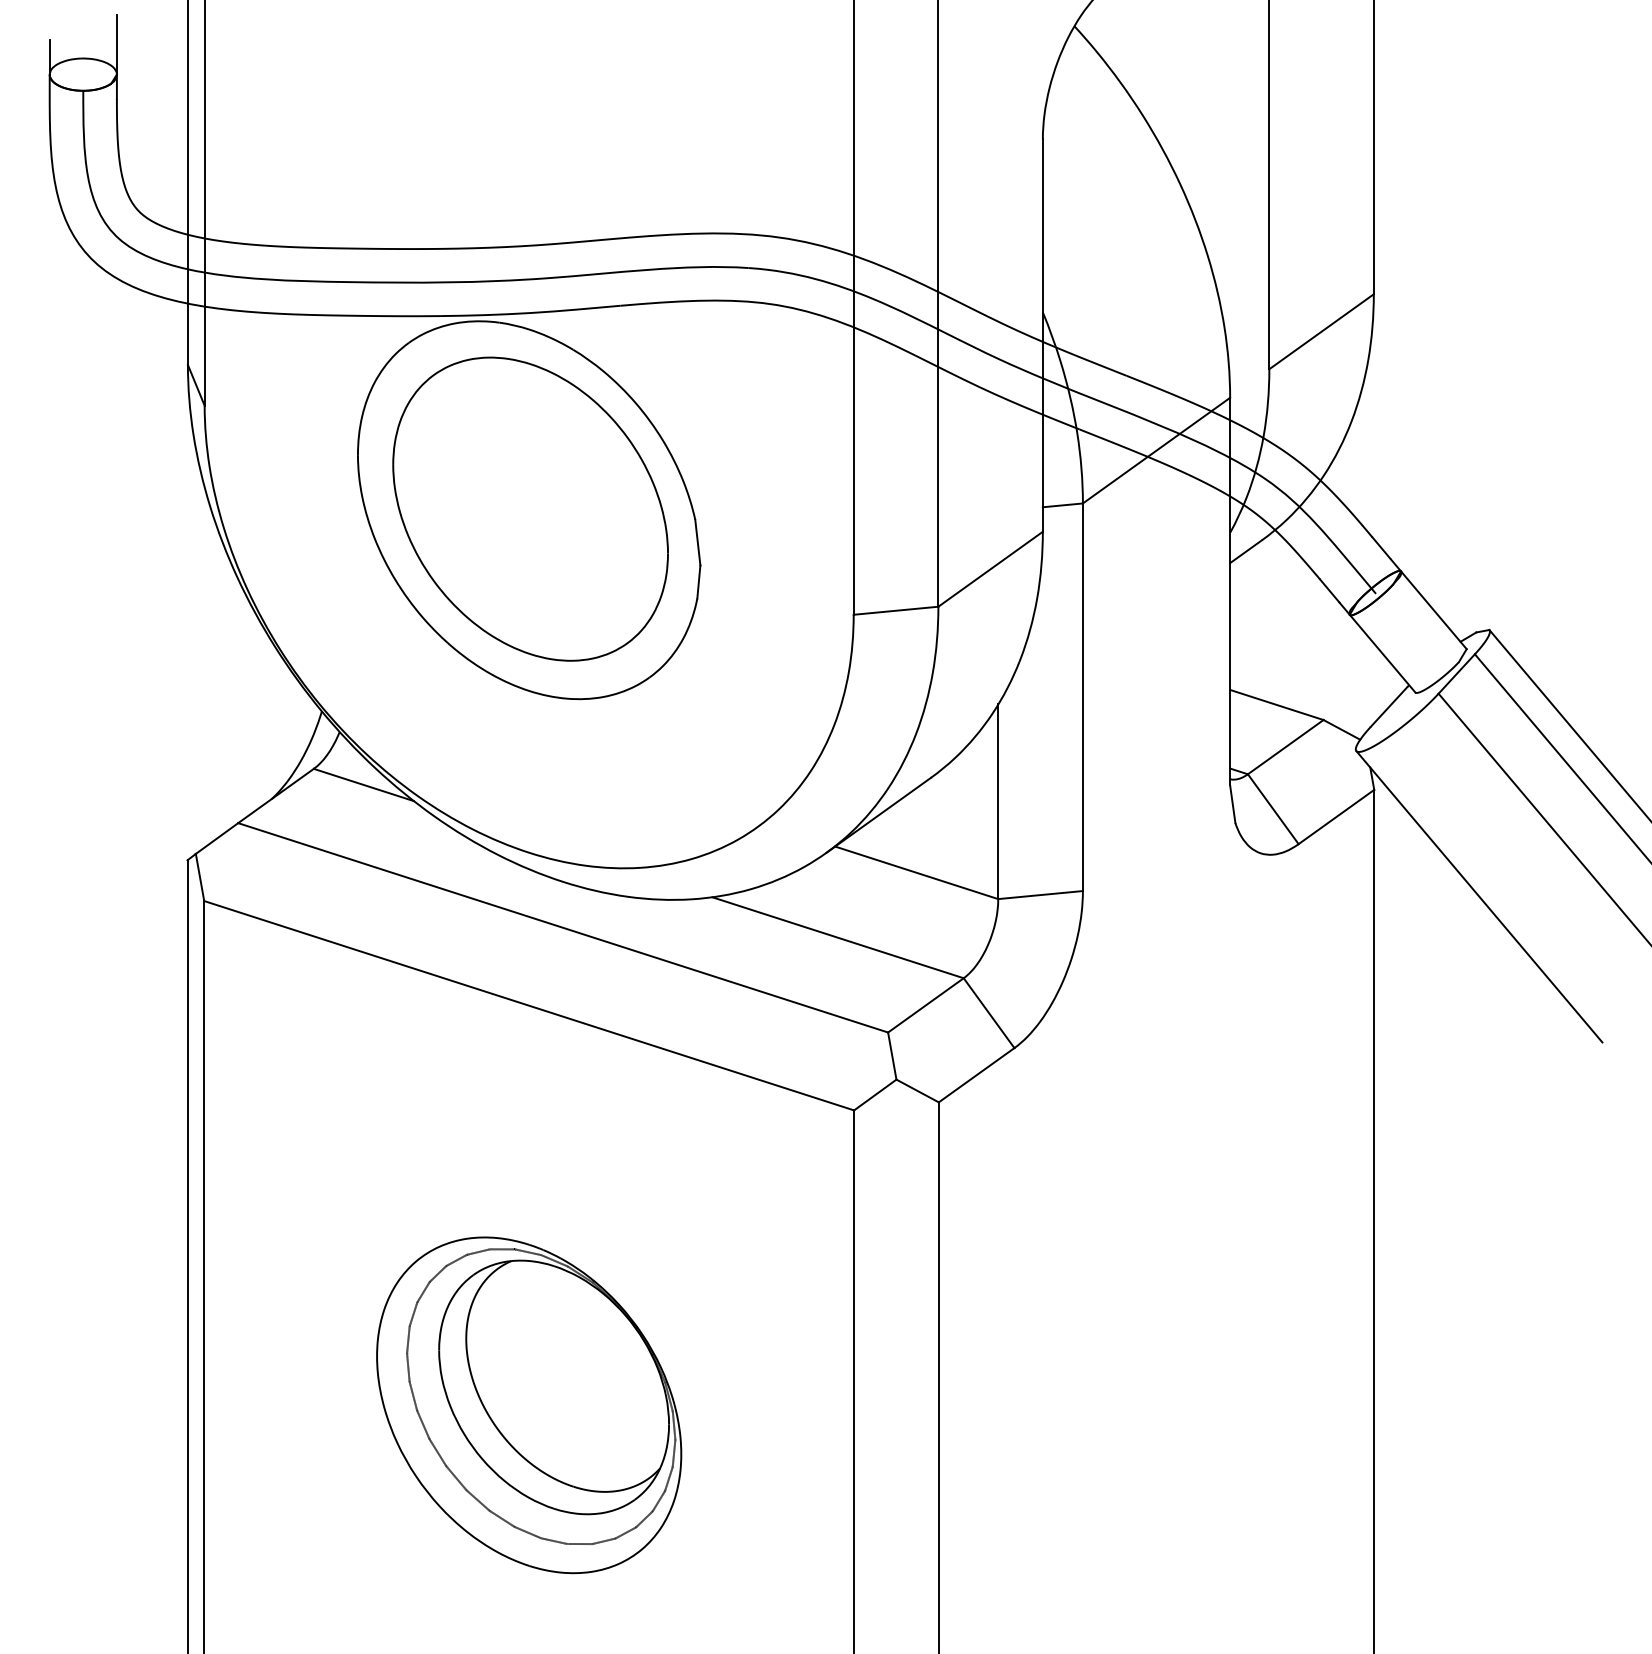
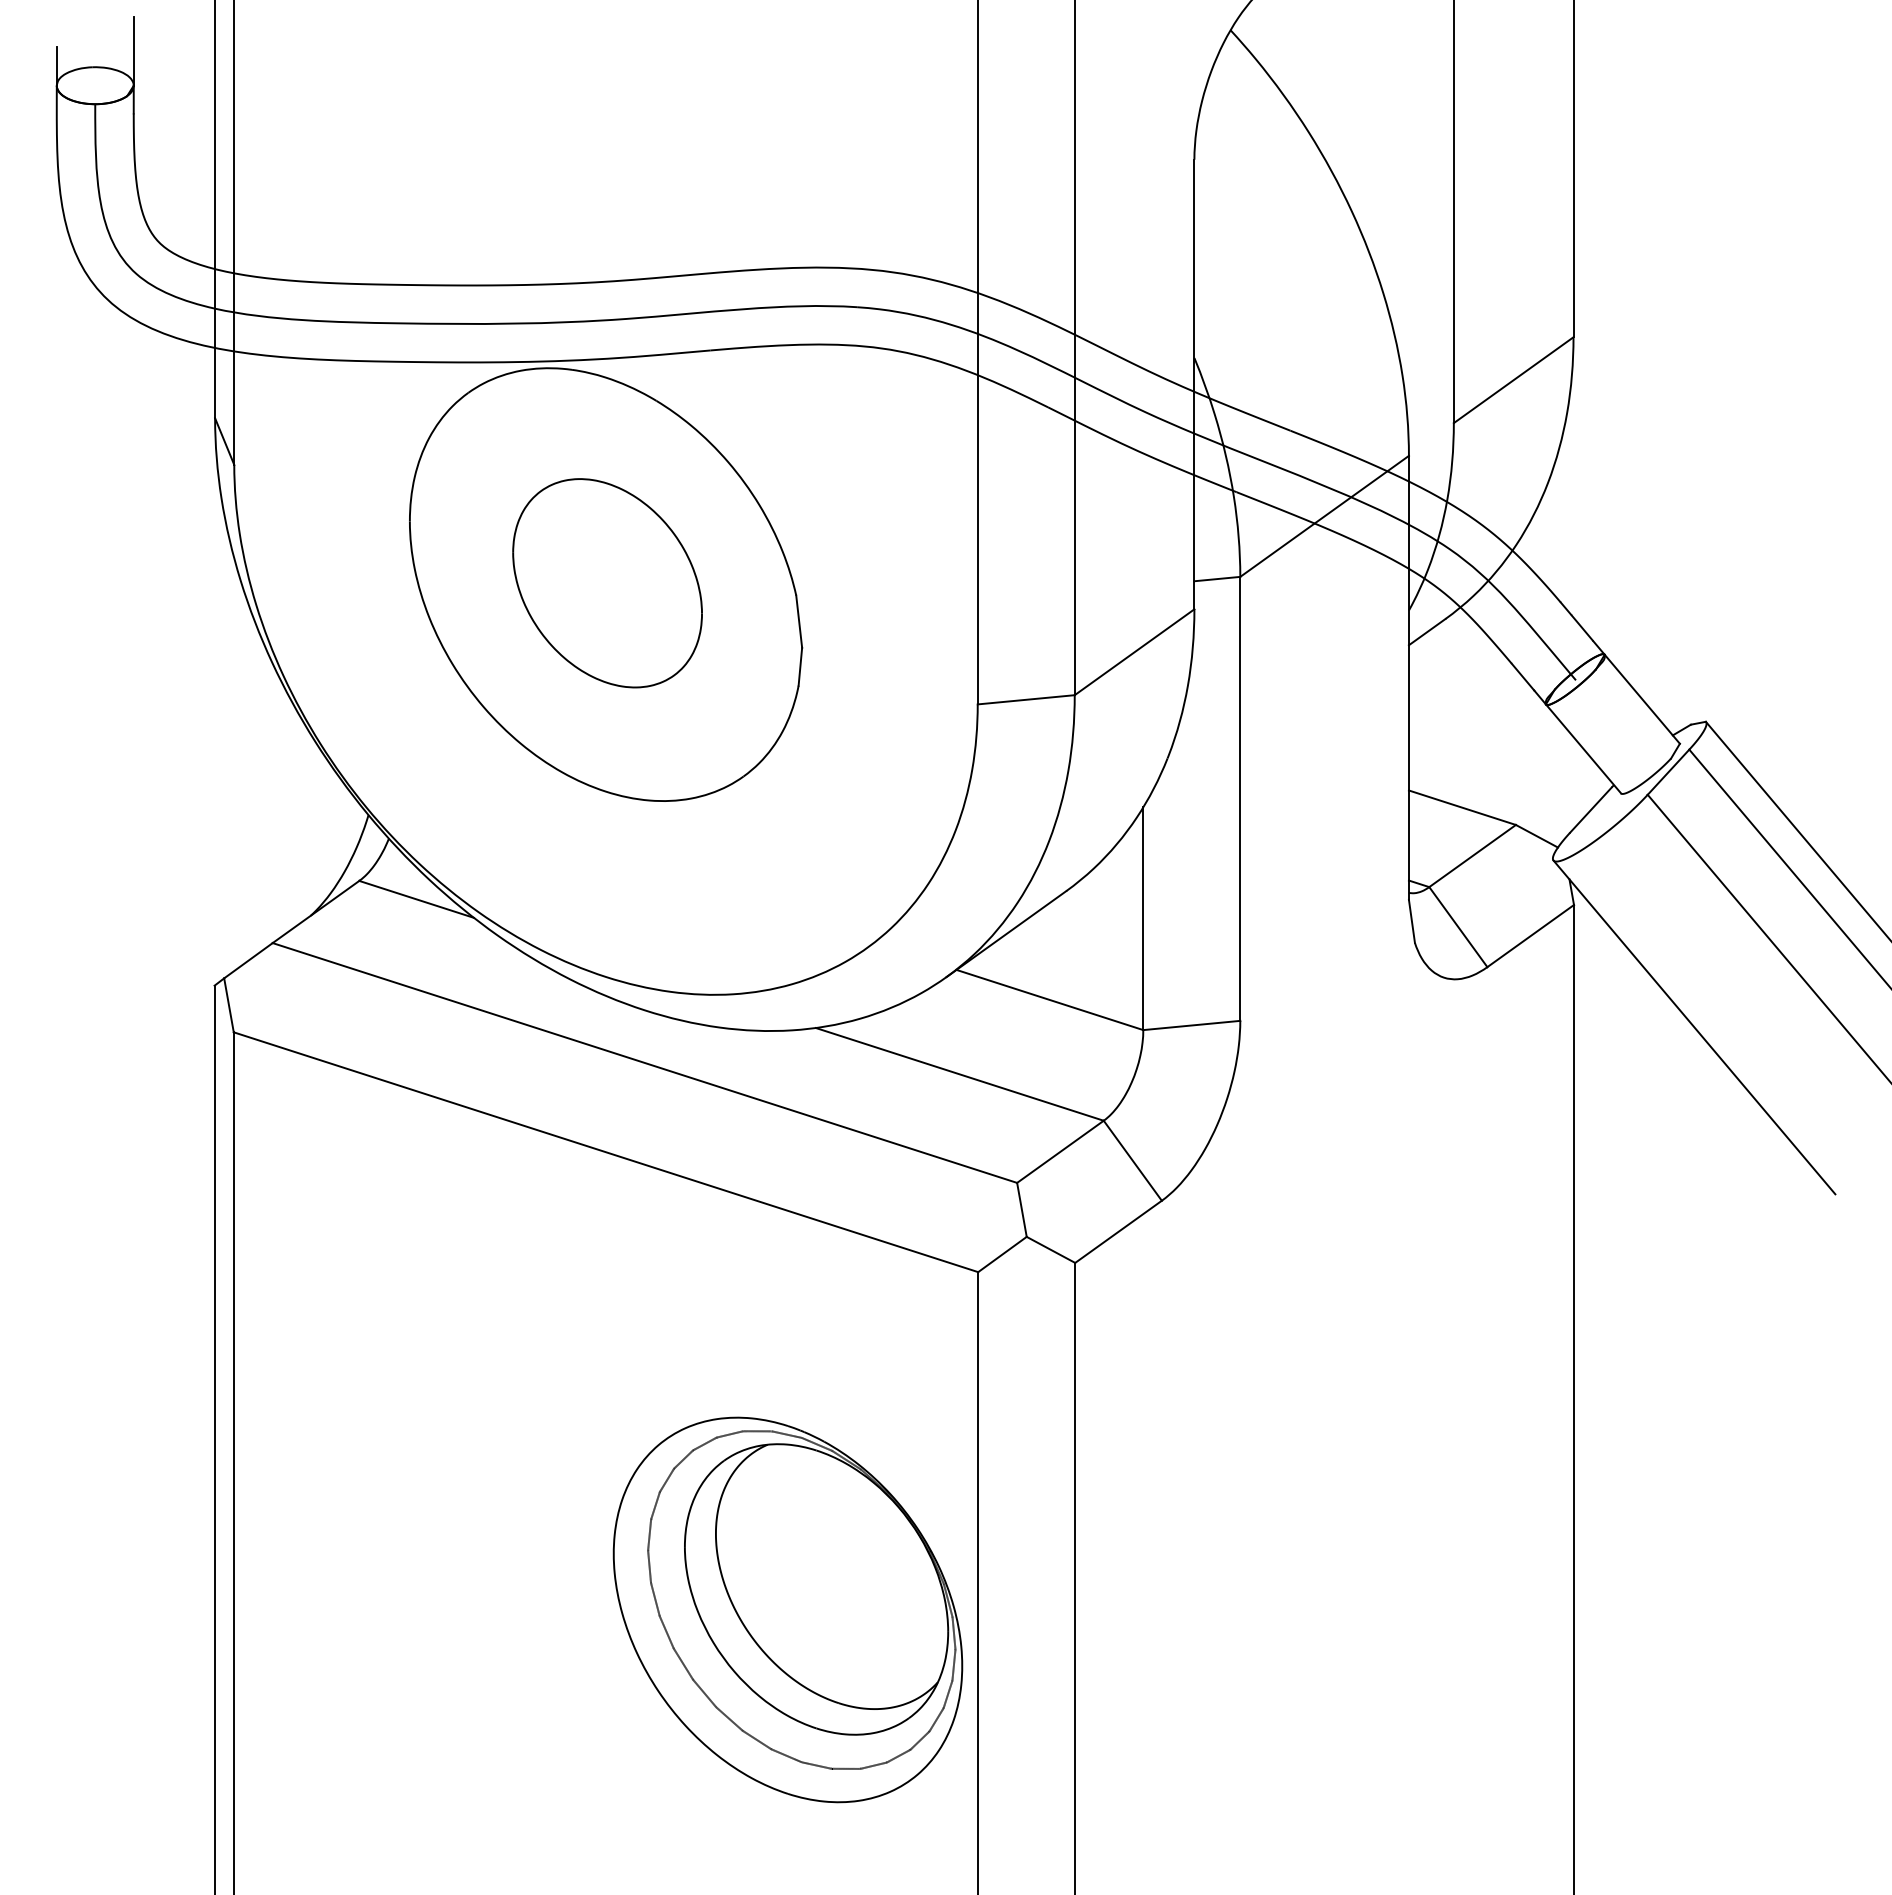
part: (530, 508) -> (607, 582), size x0.6
part: (528, 1404) -> (787, 1609), moved

